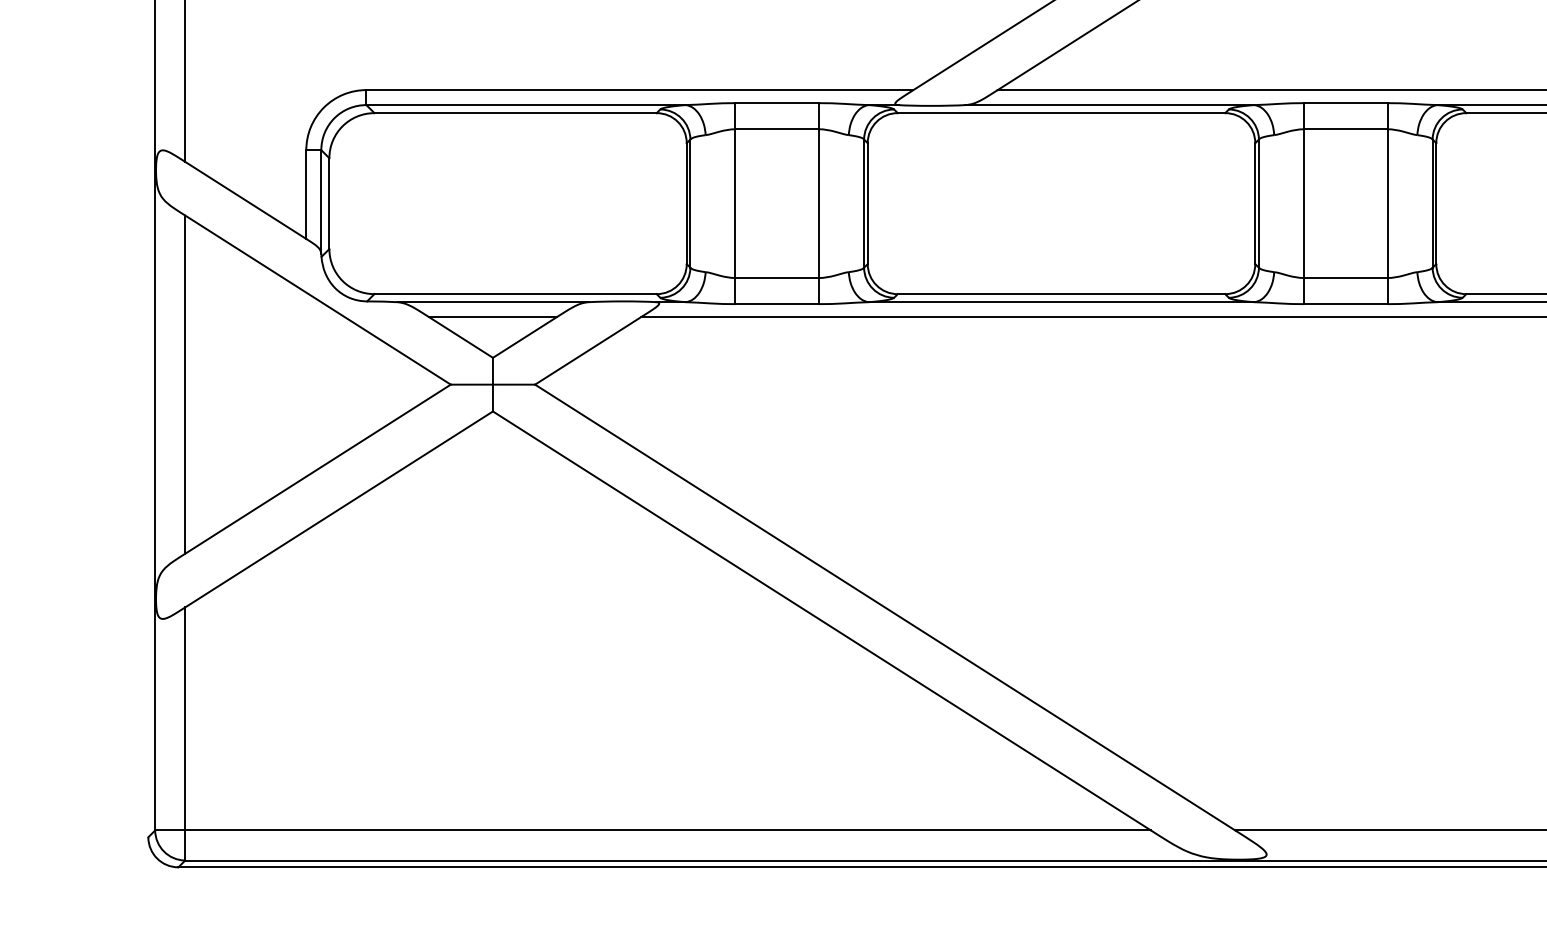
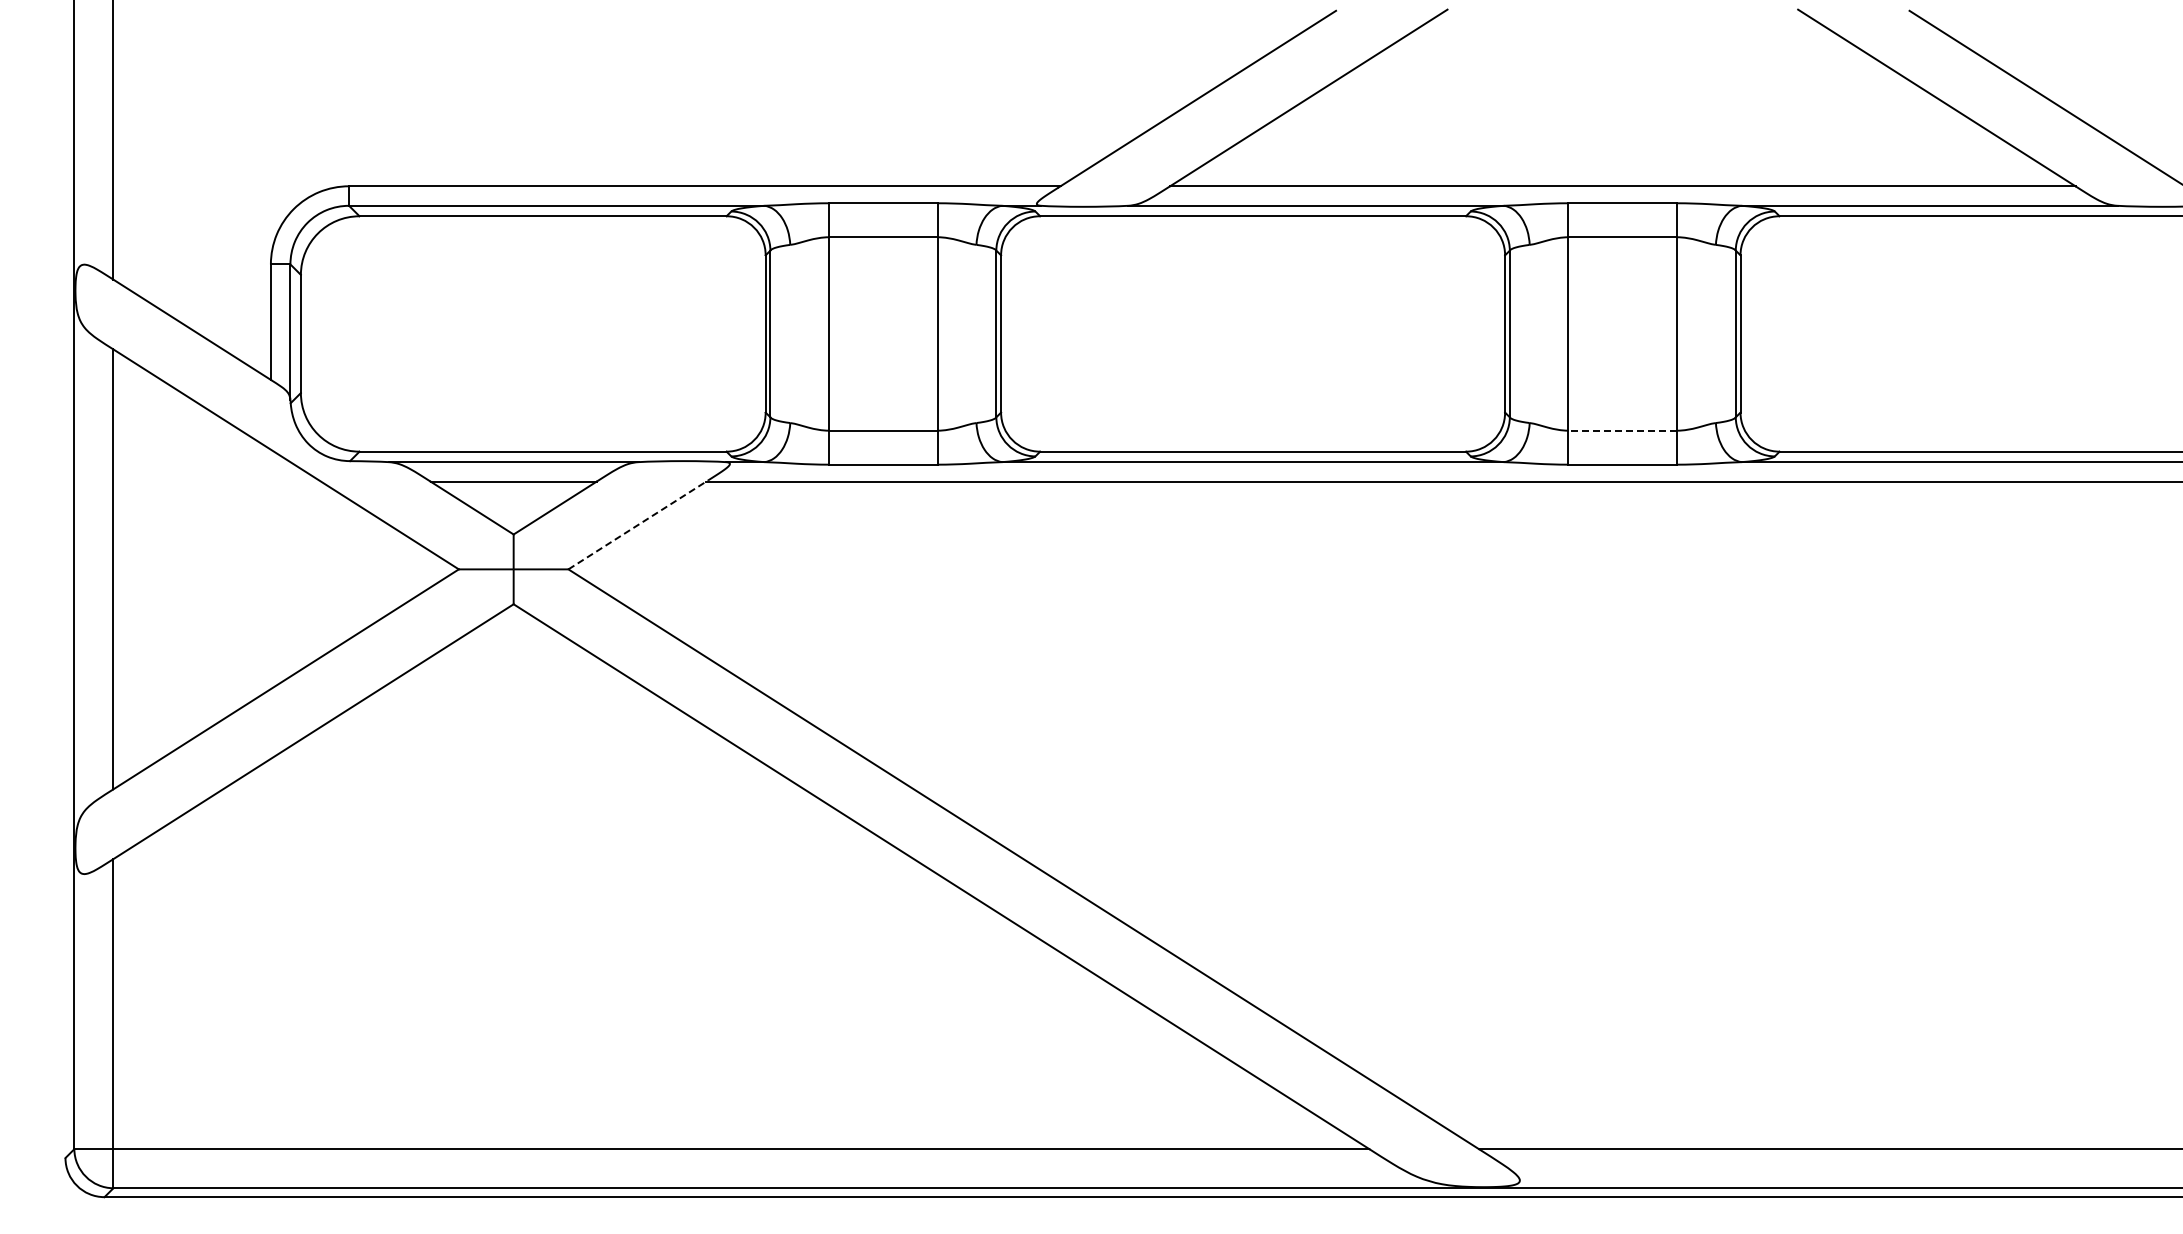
line: (1345, 277) -> (1622, 430), solid -> dashed
line: (588, 350) -> (638, 524), solid -> dashed

